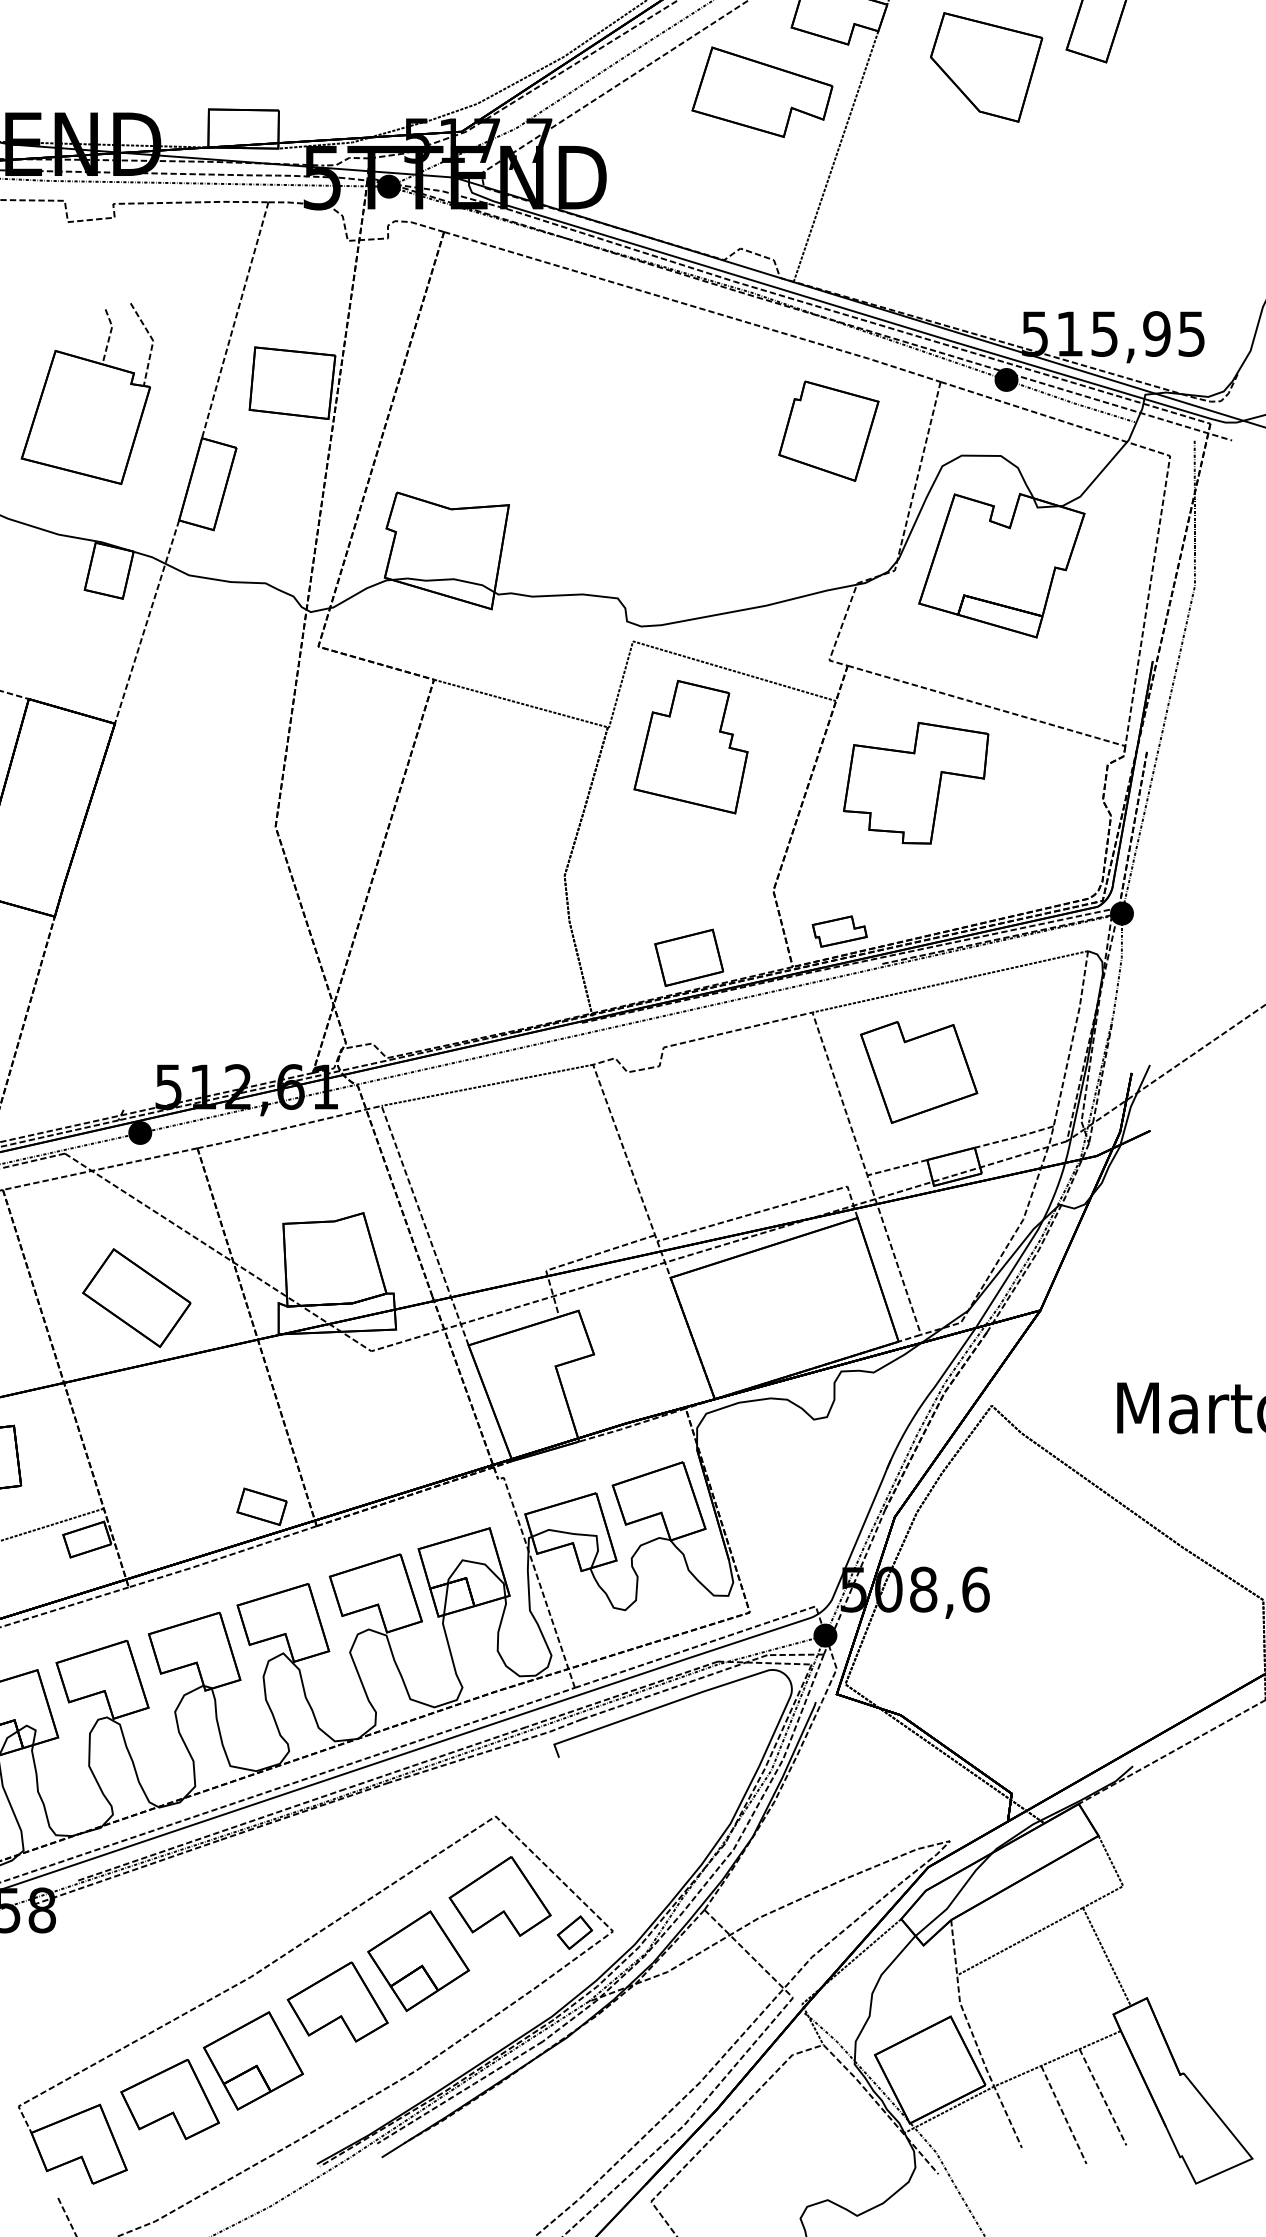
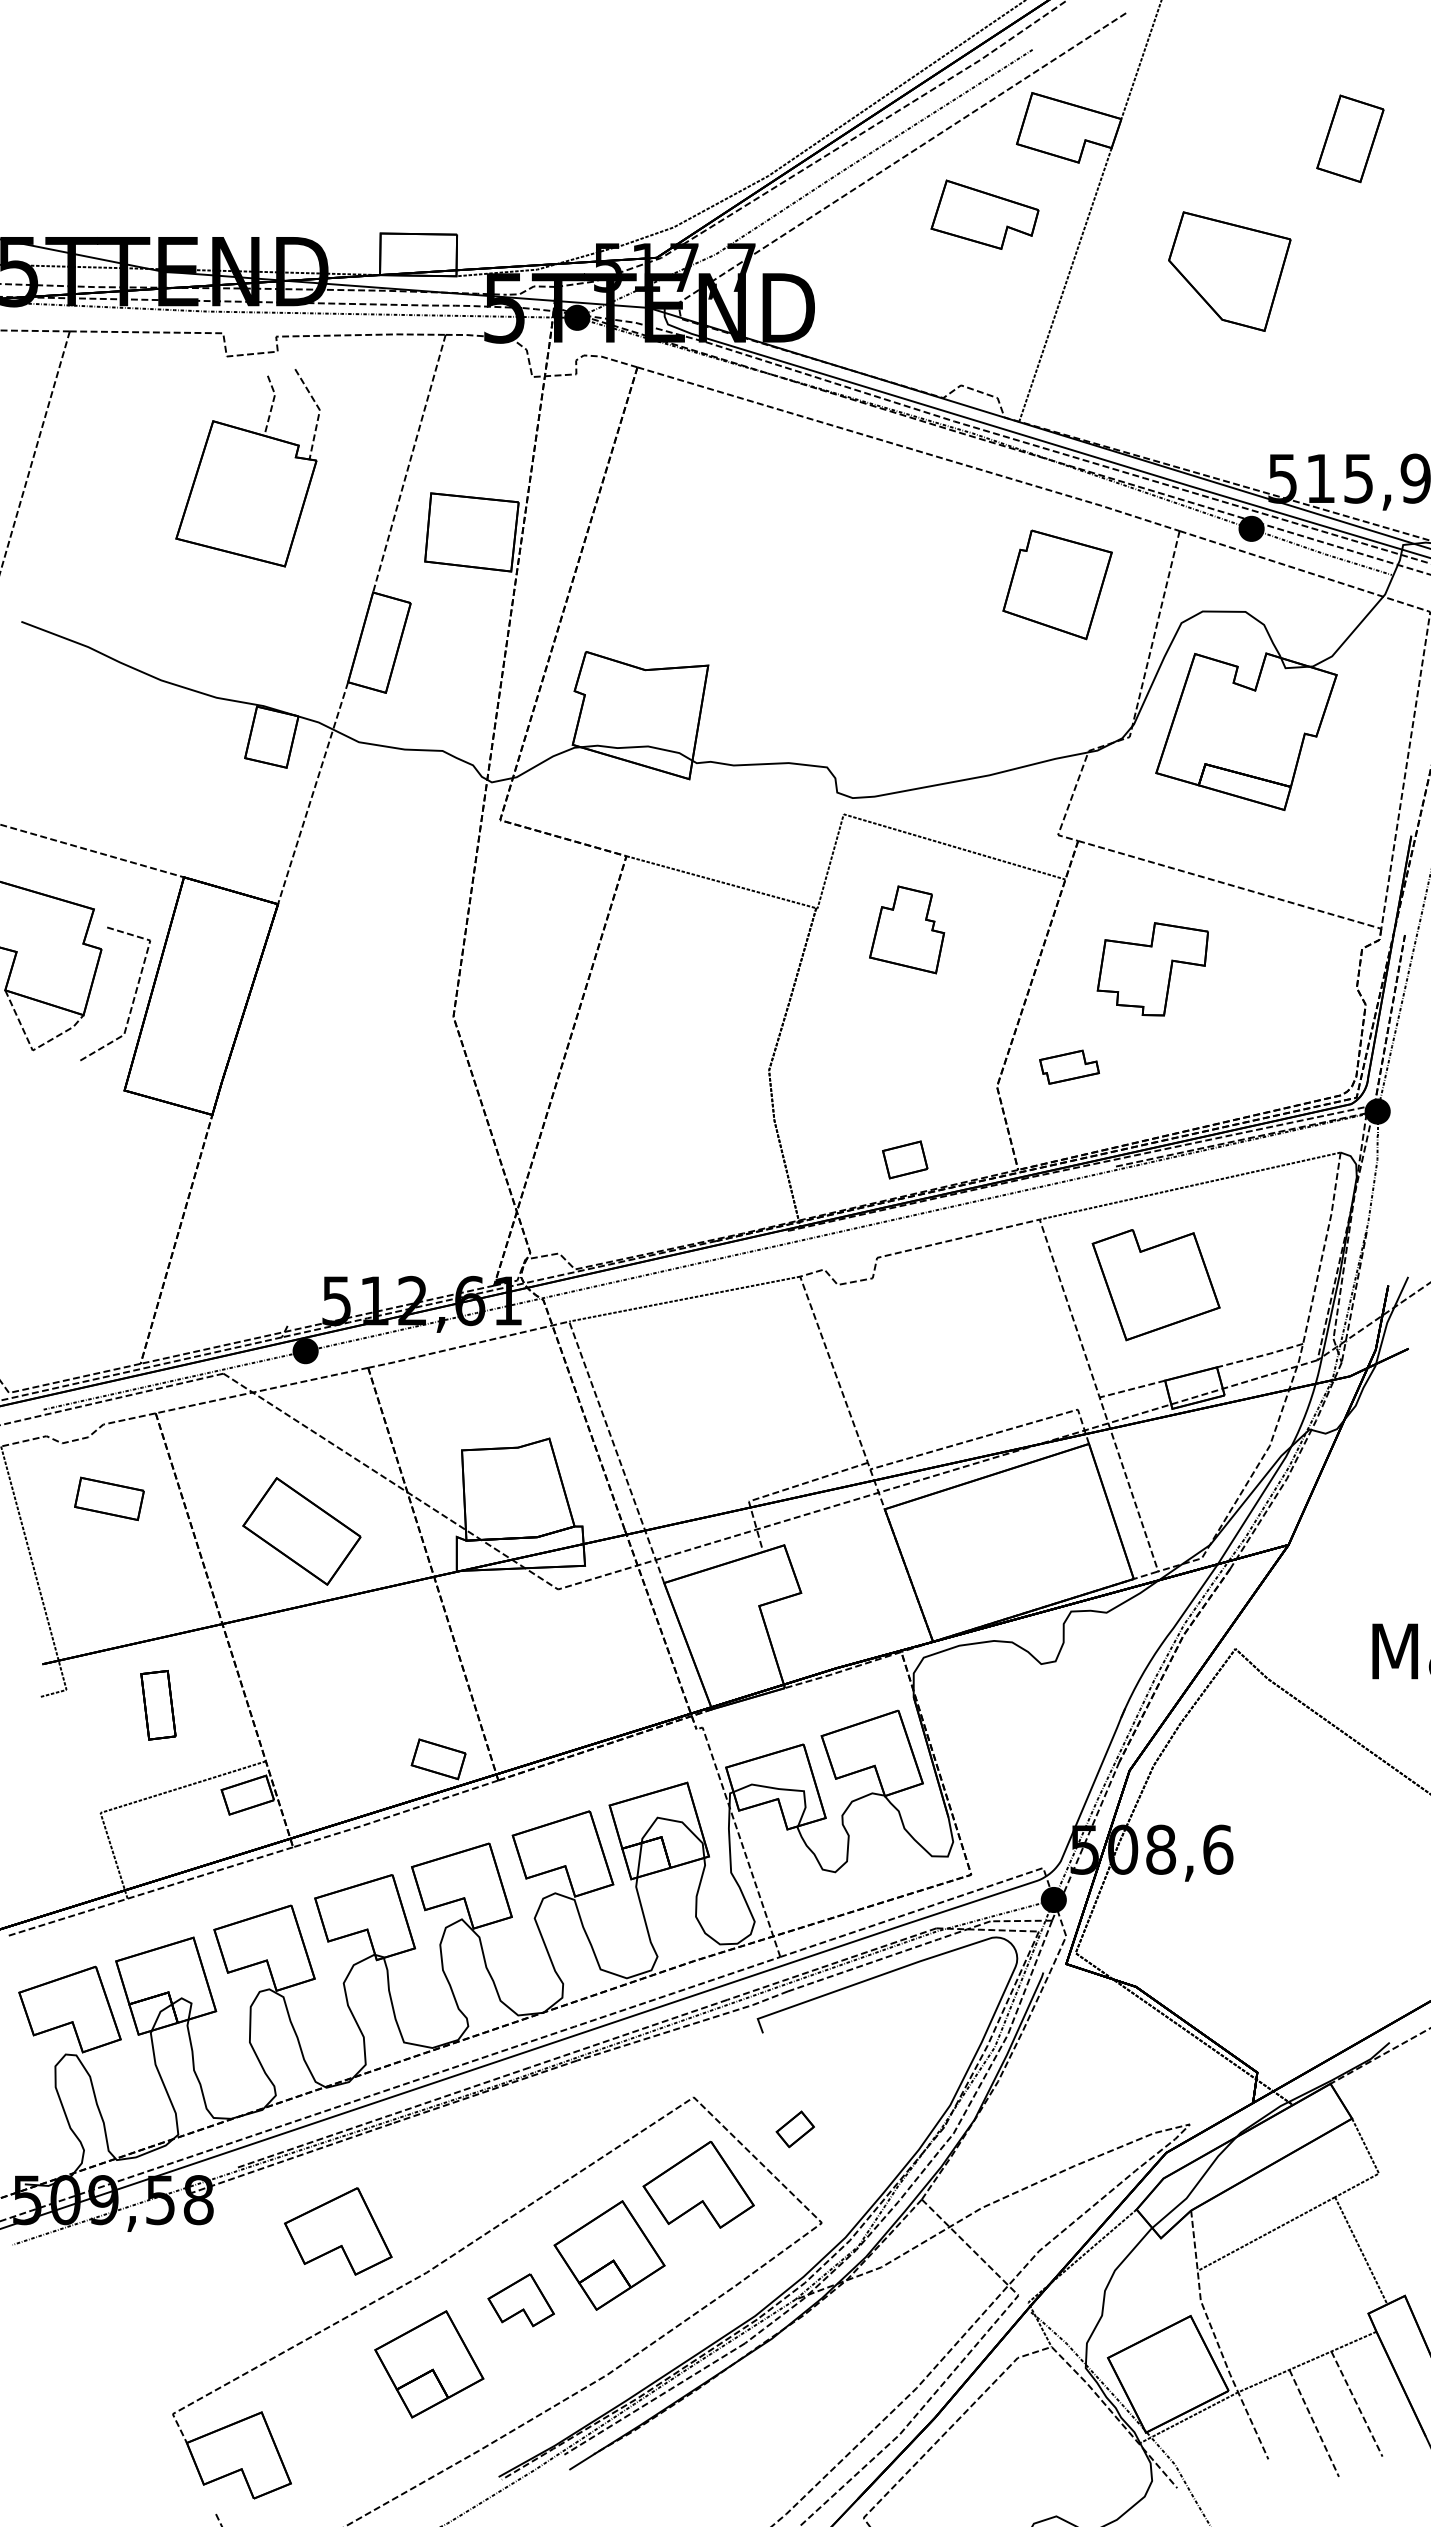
part: (986, 67) -> (1229, 271), moved
part: (761, 92) -> (984, 214), size x0.7
part: (86, 394) -> (247, 468), moved
part: (690, 746) -> (906, 929), size x0.6
part: (915, 783) -> (1152, 969), size x0.7
part: (839, 930) -> (1069, 1066), moved
part: (689, 957) -> (905, 1159), size x0.6
part: (574, 1932) -> (794, 2129), moved
part: (336, 2002) -> (520, 2300), size x0.6
part: (170, 2099) -> (338, 2231), moved

